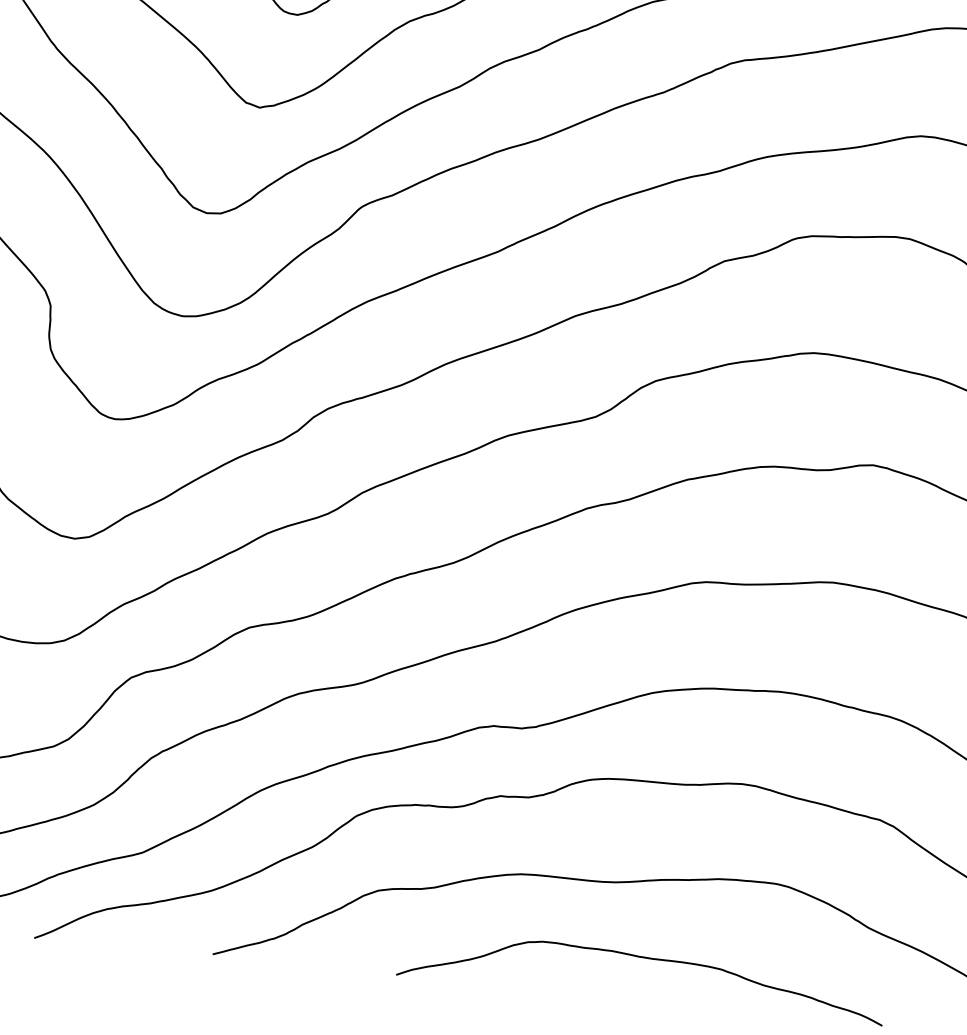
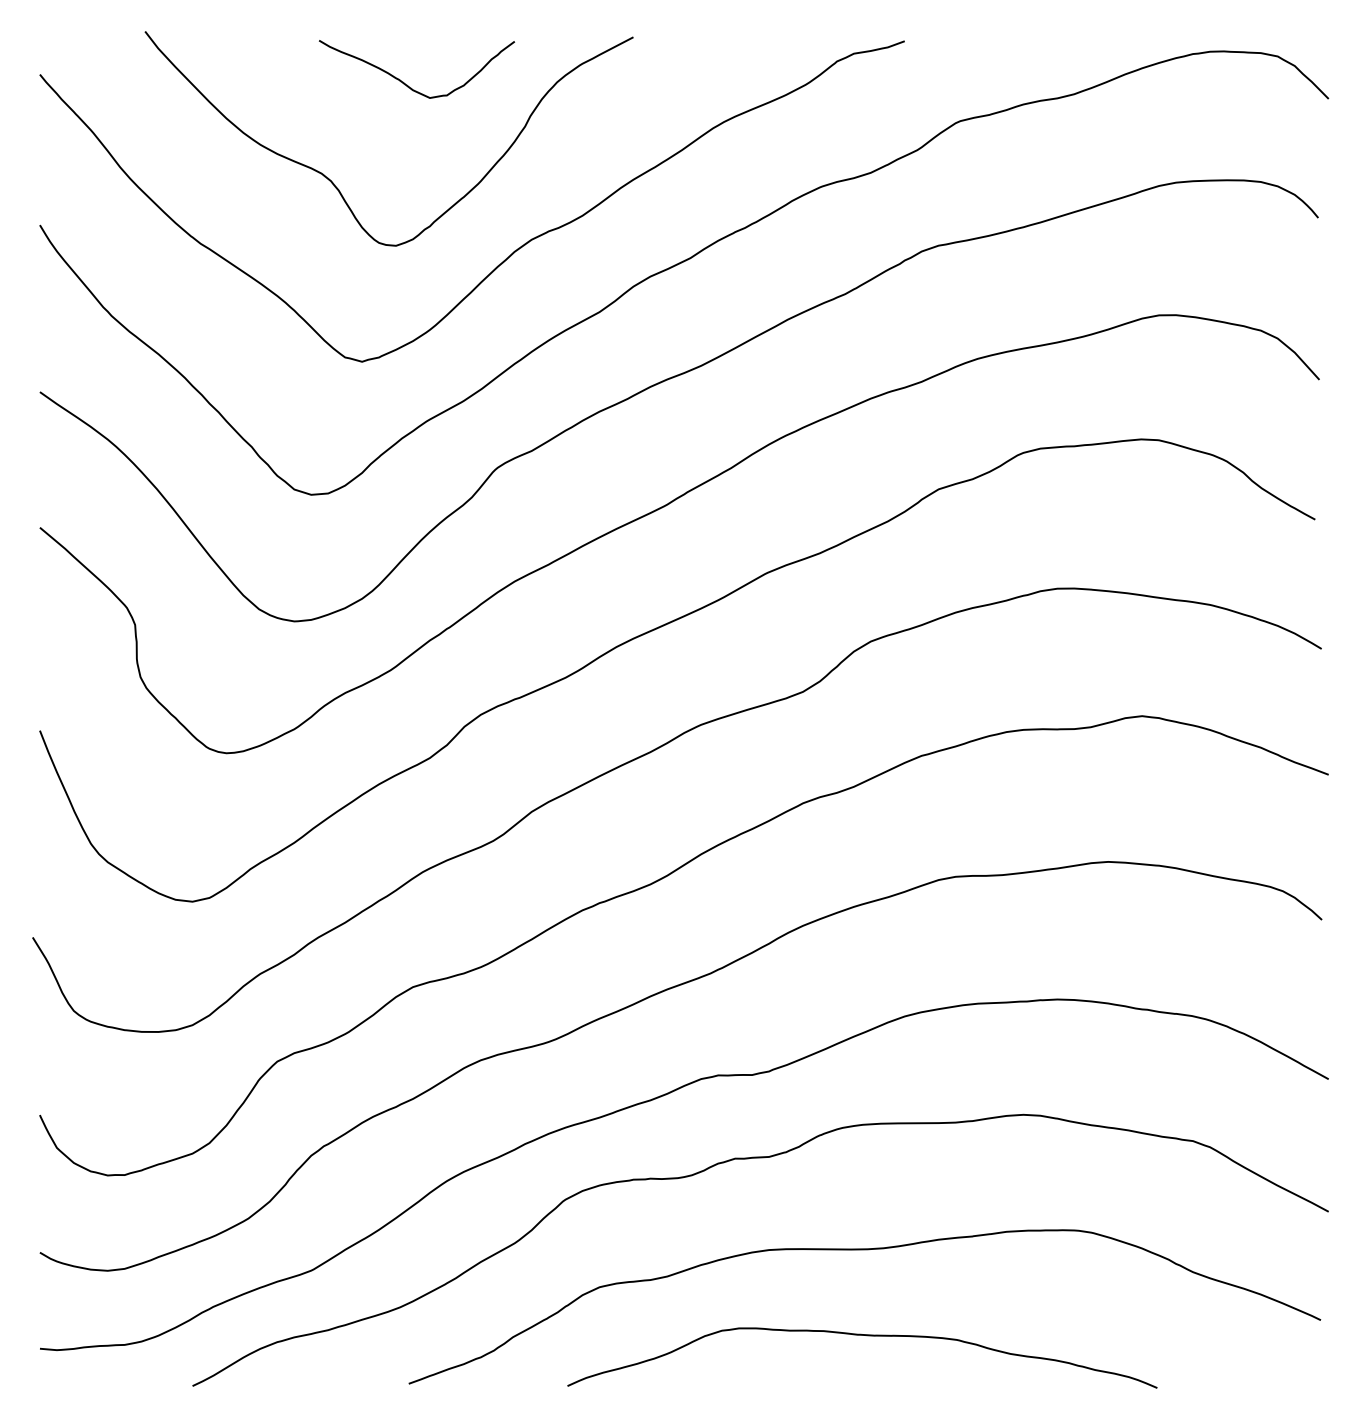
curve: (646, 959) -> (866, 1336), moved

